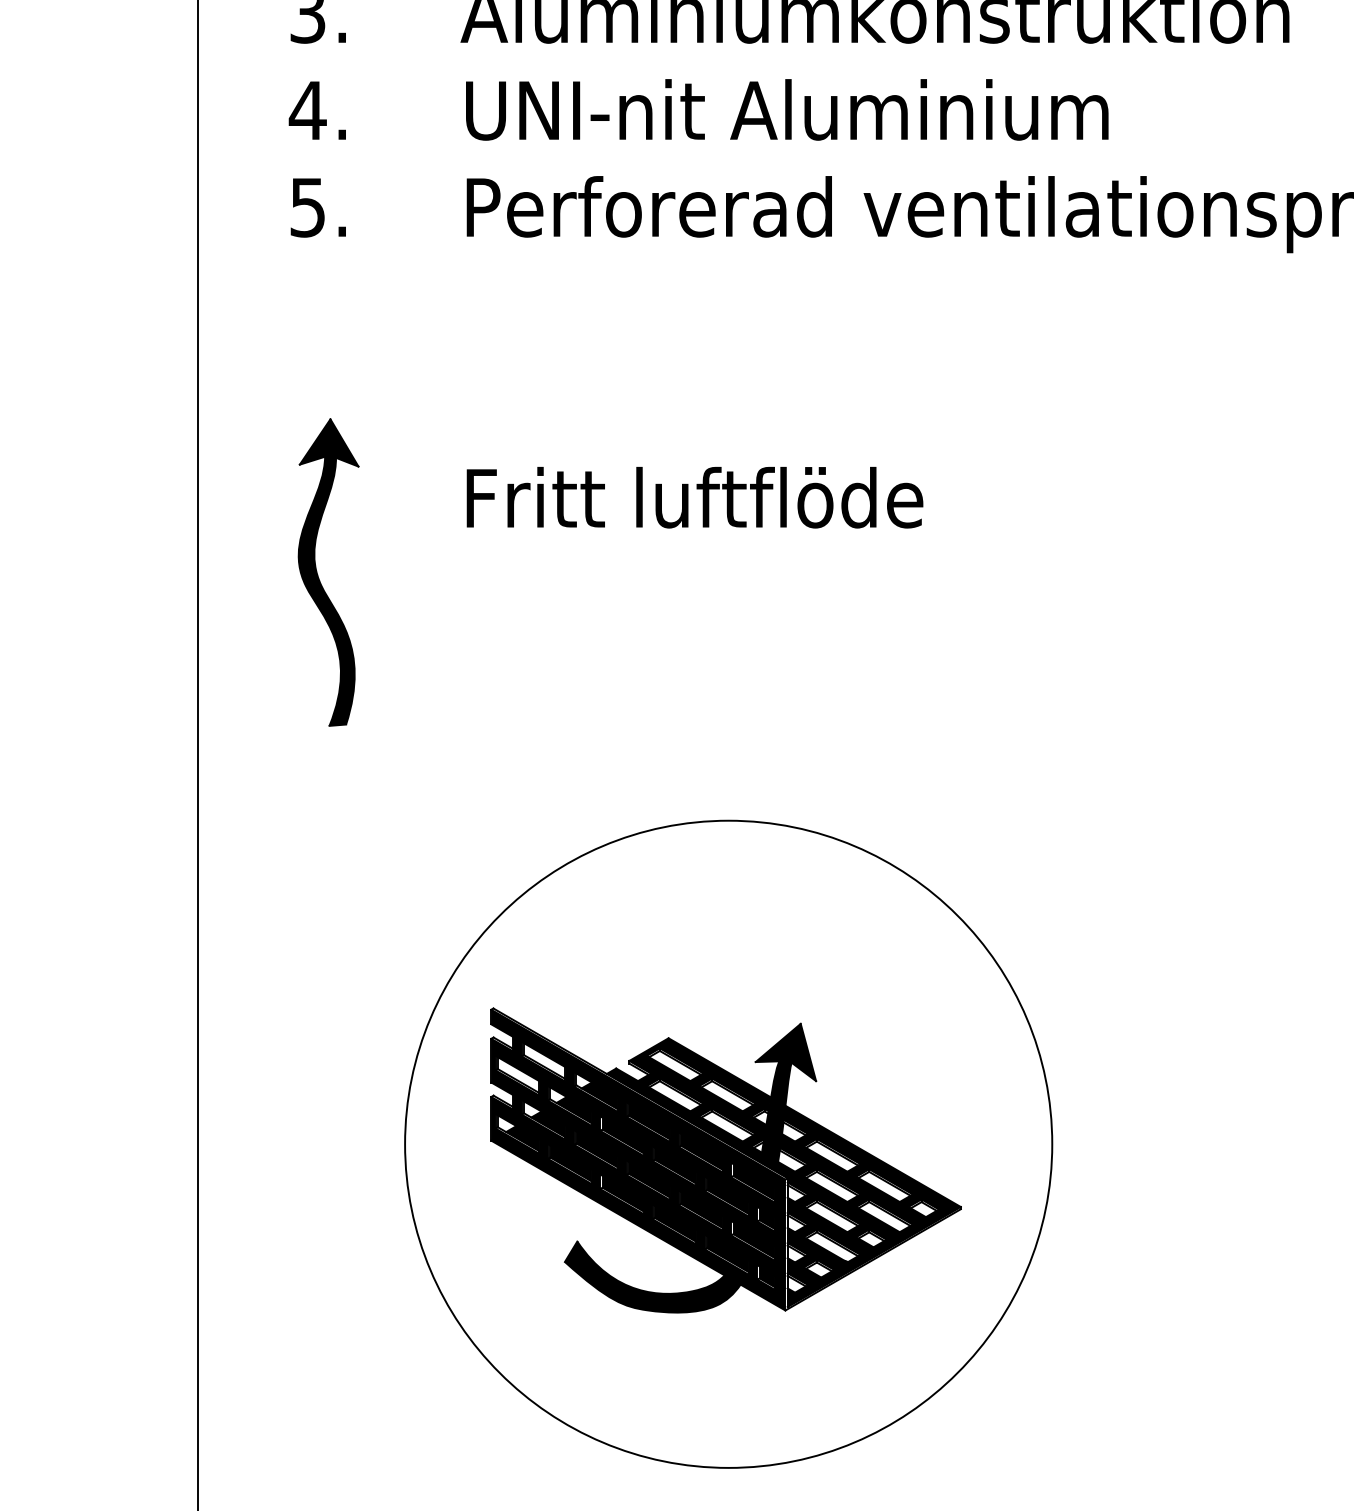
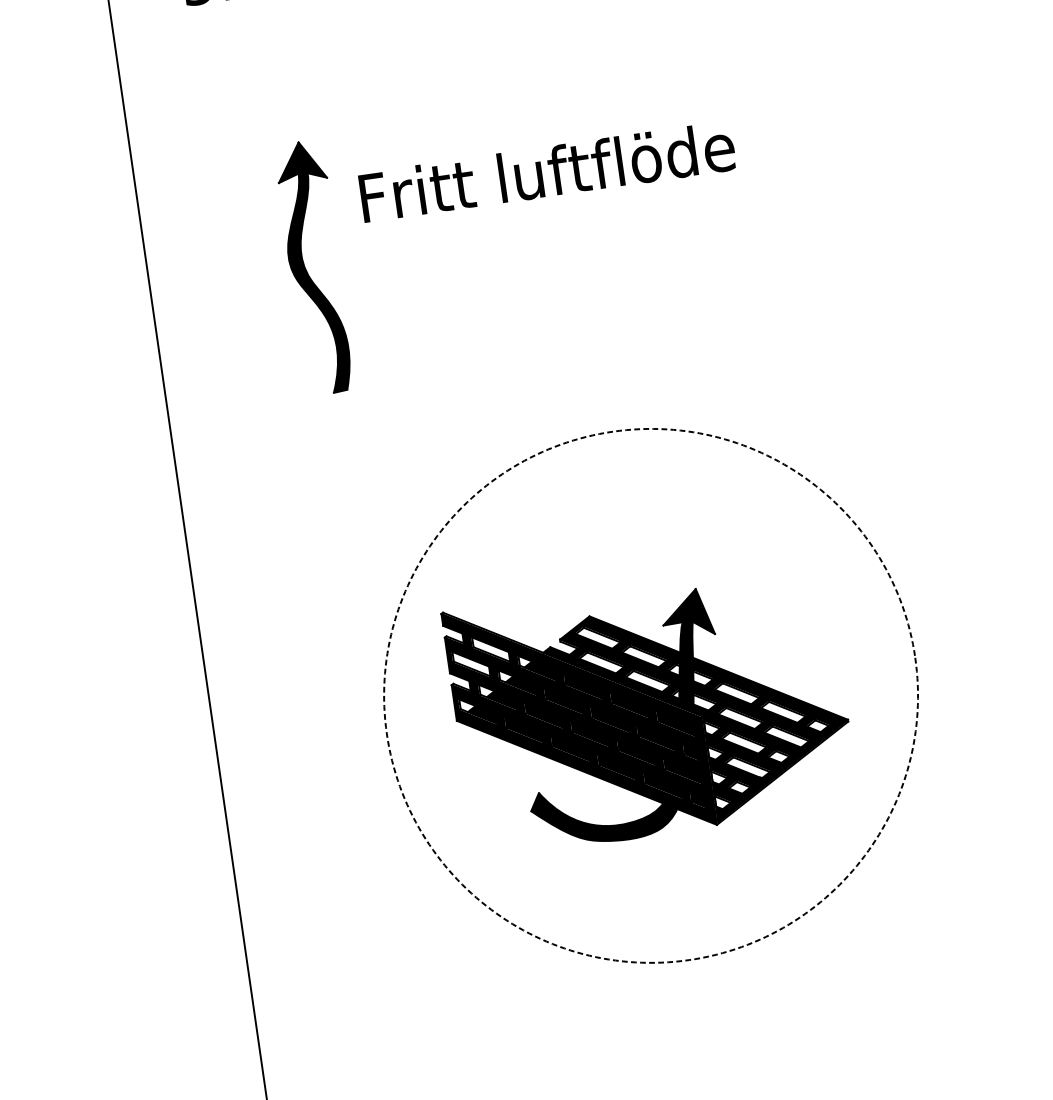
part: (318, 574) -> (307, 270), moved
circle: (728, 1143) -> (650, 695), solid -> dashed

